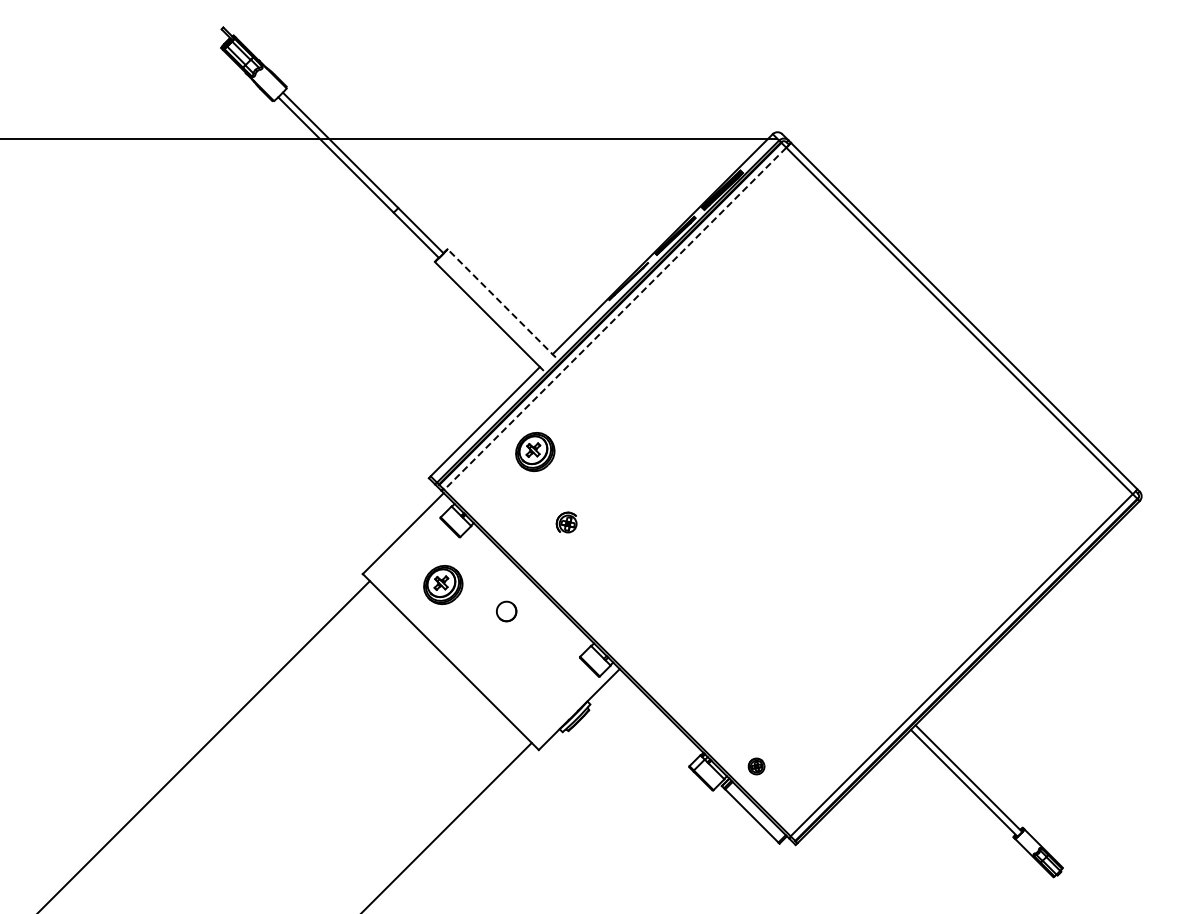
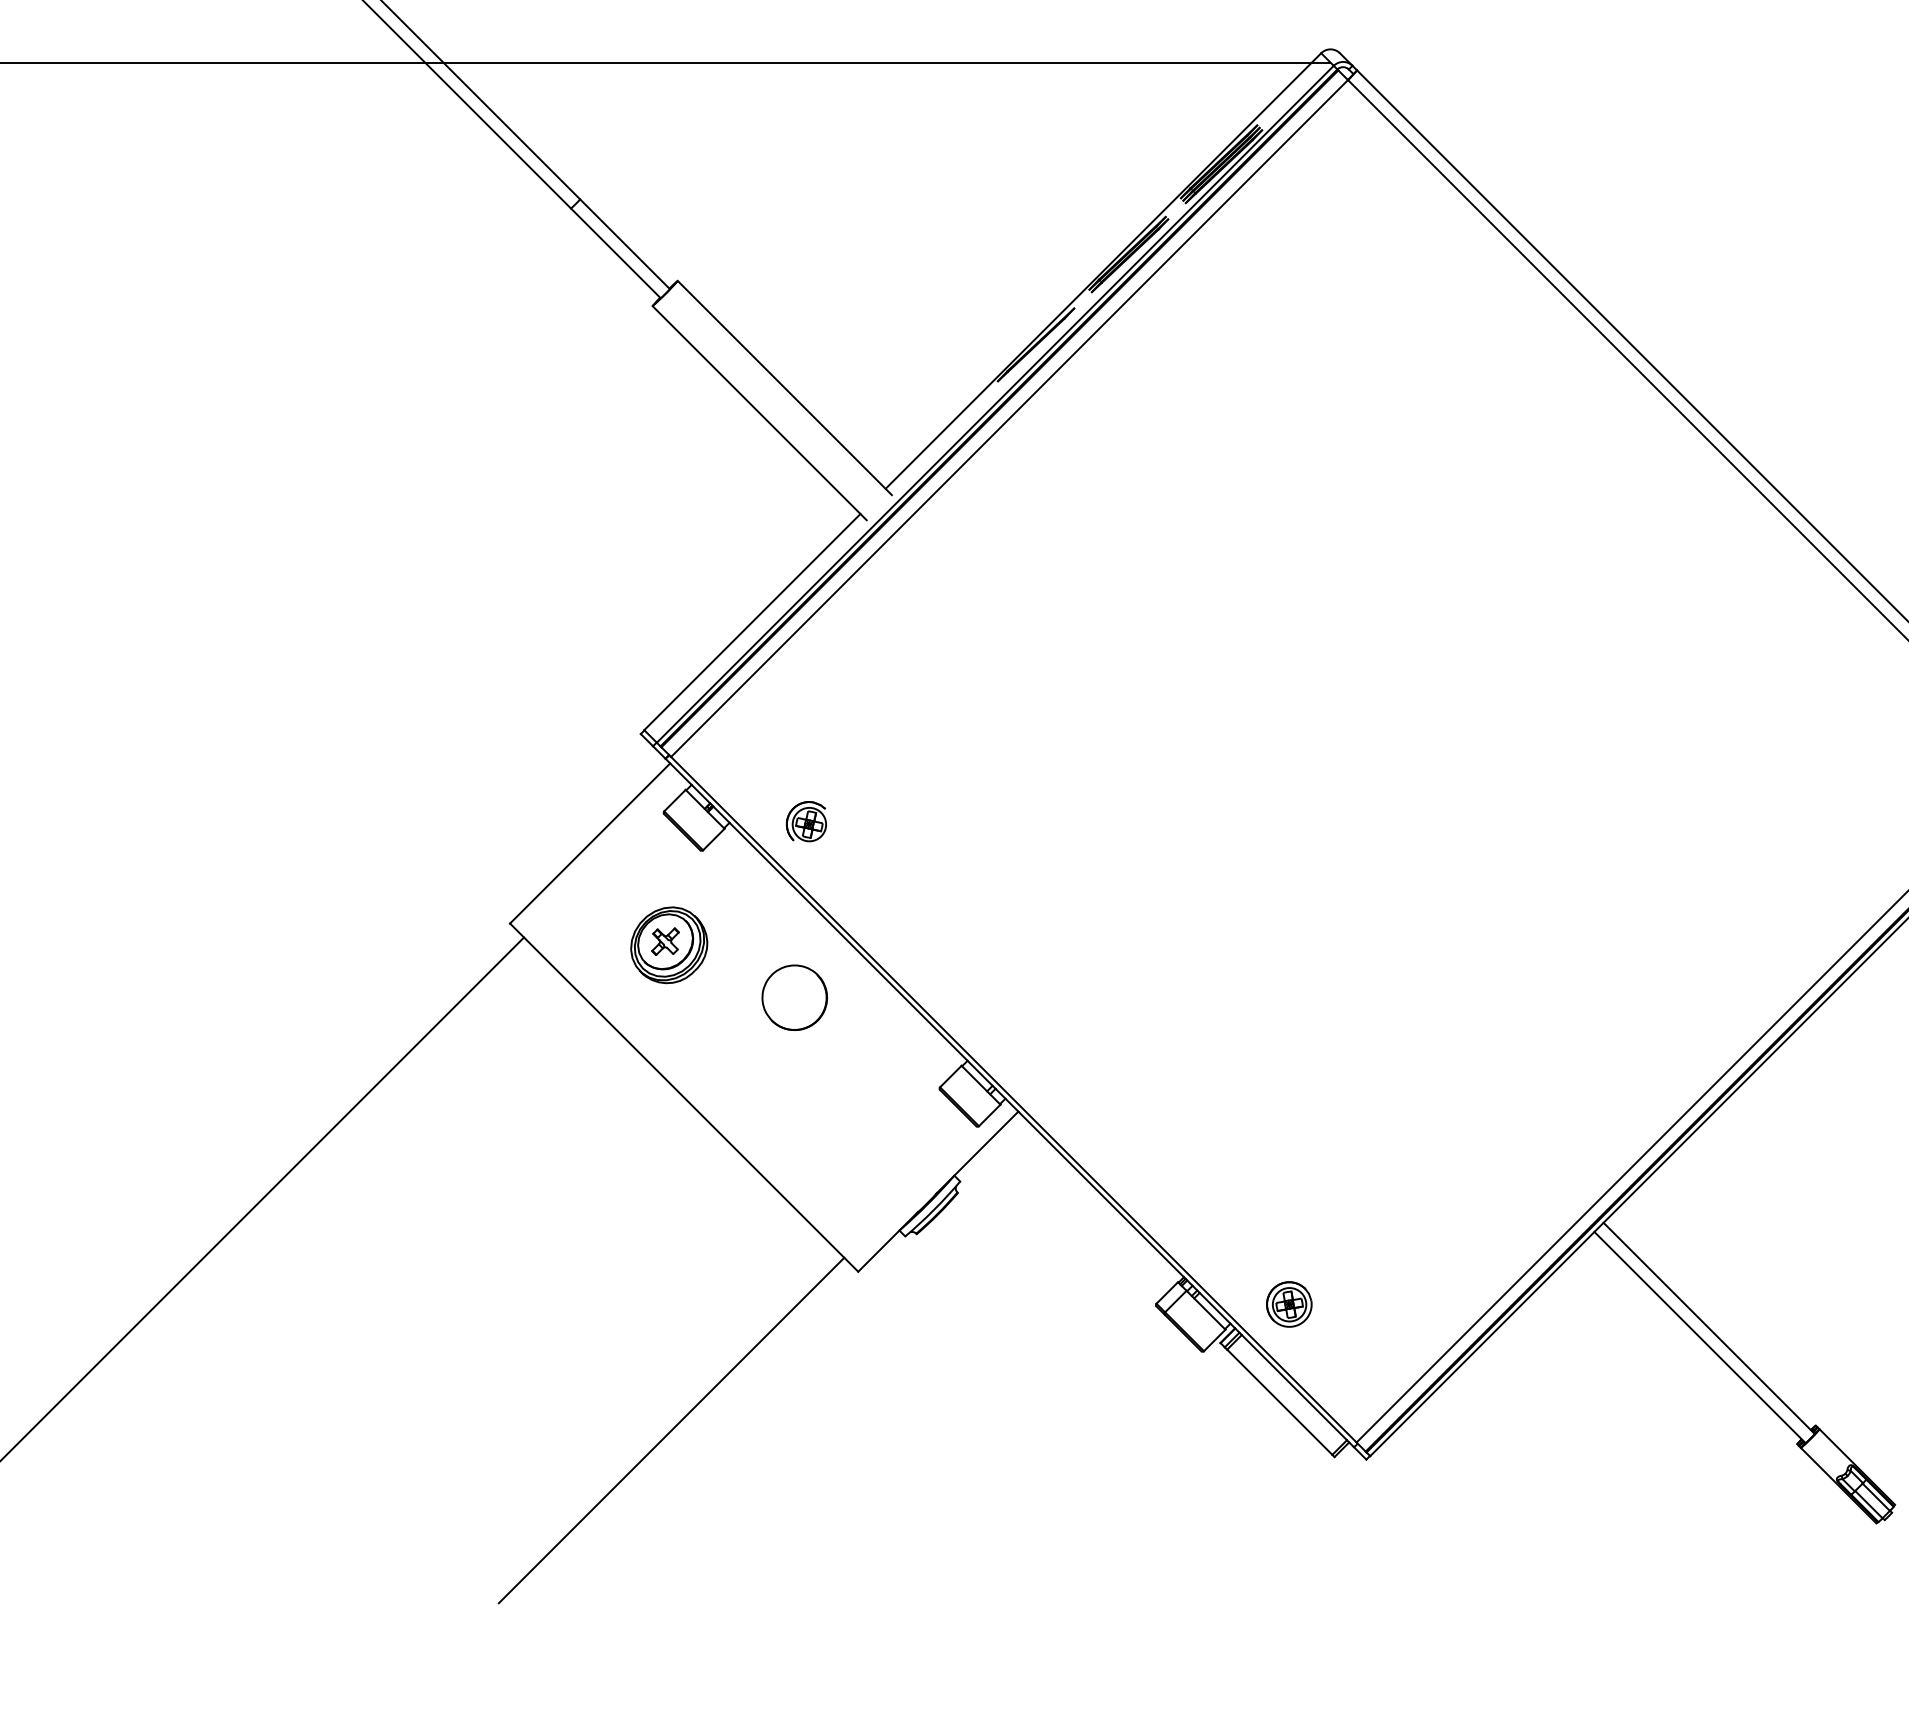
line: (501, 303) -> (784, 388), dashed -> solid
line: (615, 318) -> (1009, 417), dashed -> solid
part: (535, 452) -> (851, 683), removed
part: (566, 522) -> (806, 821), moved
part: (506, 611) -> (794, 997), size x1.67
part: (756, 766) -> (1288, 1304), size x1.43

